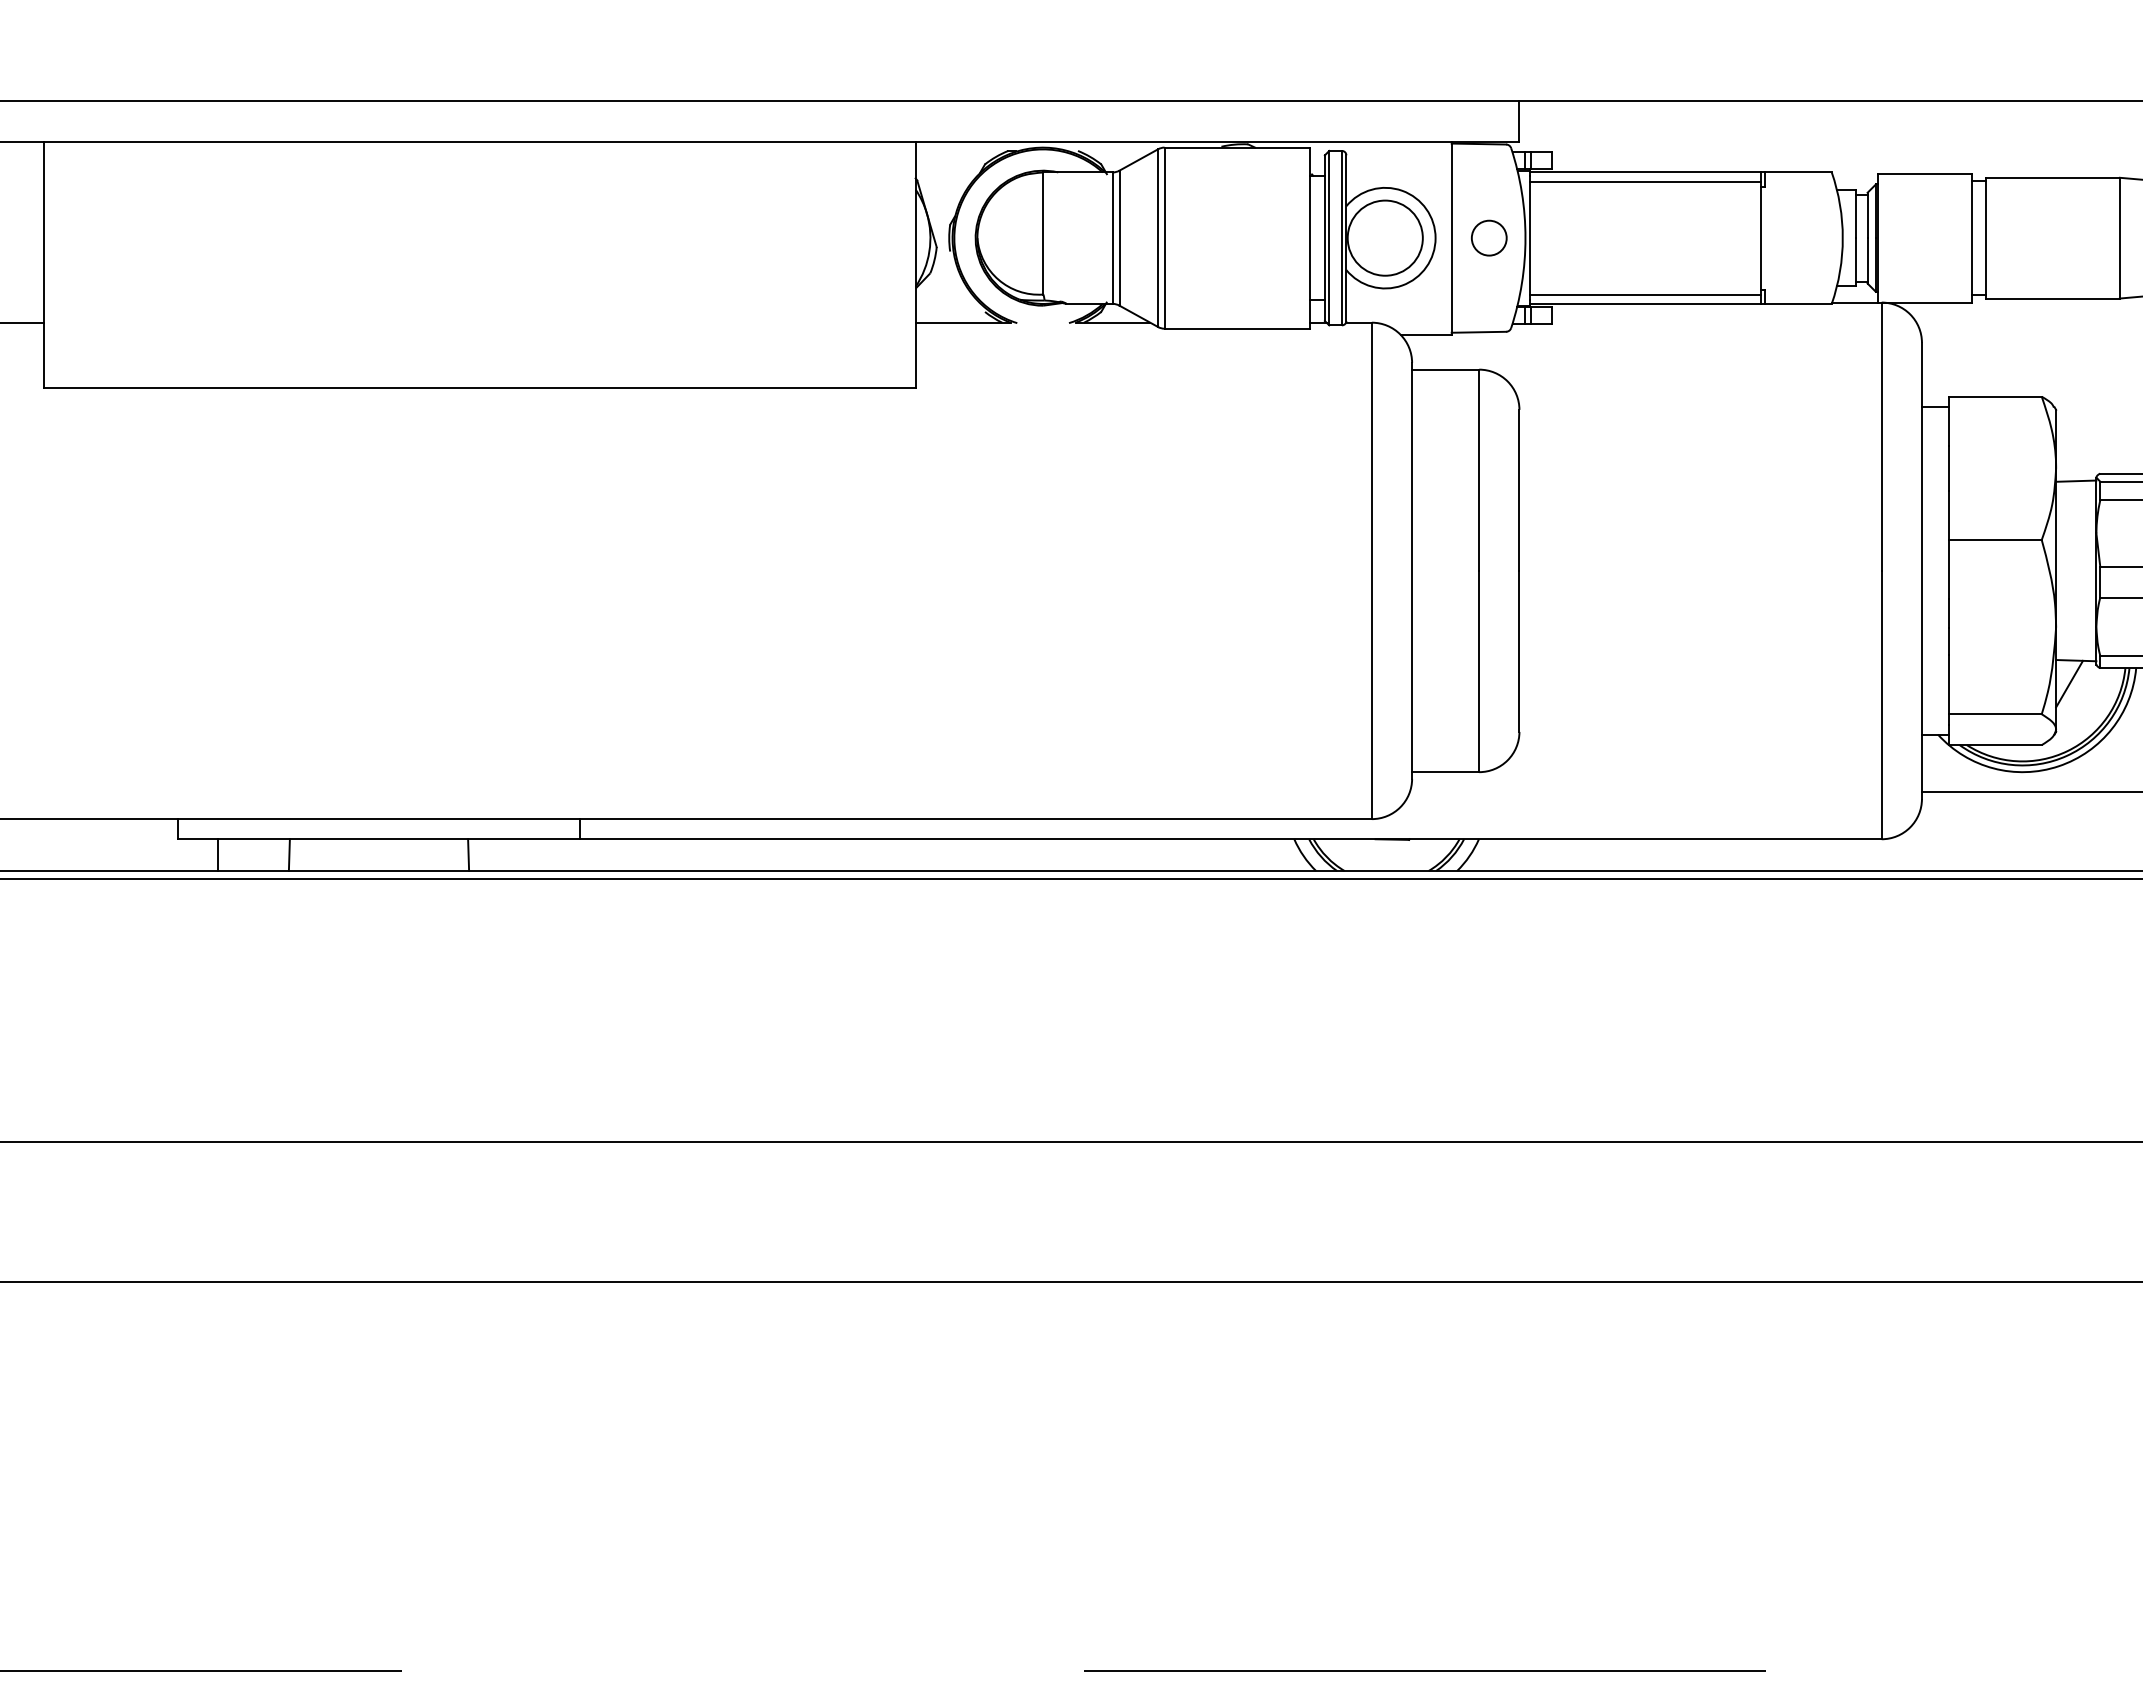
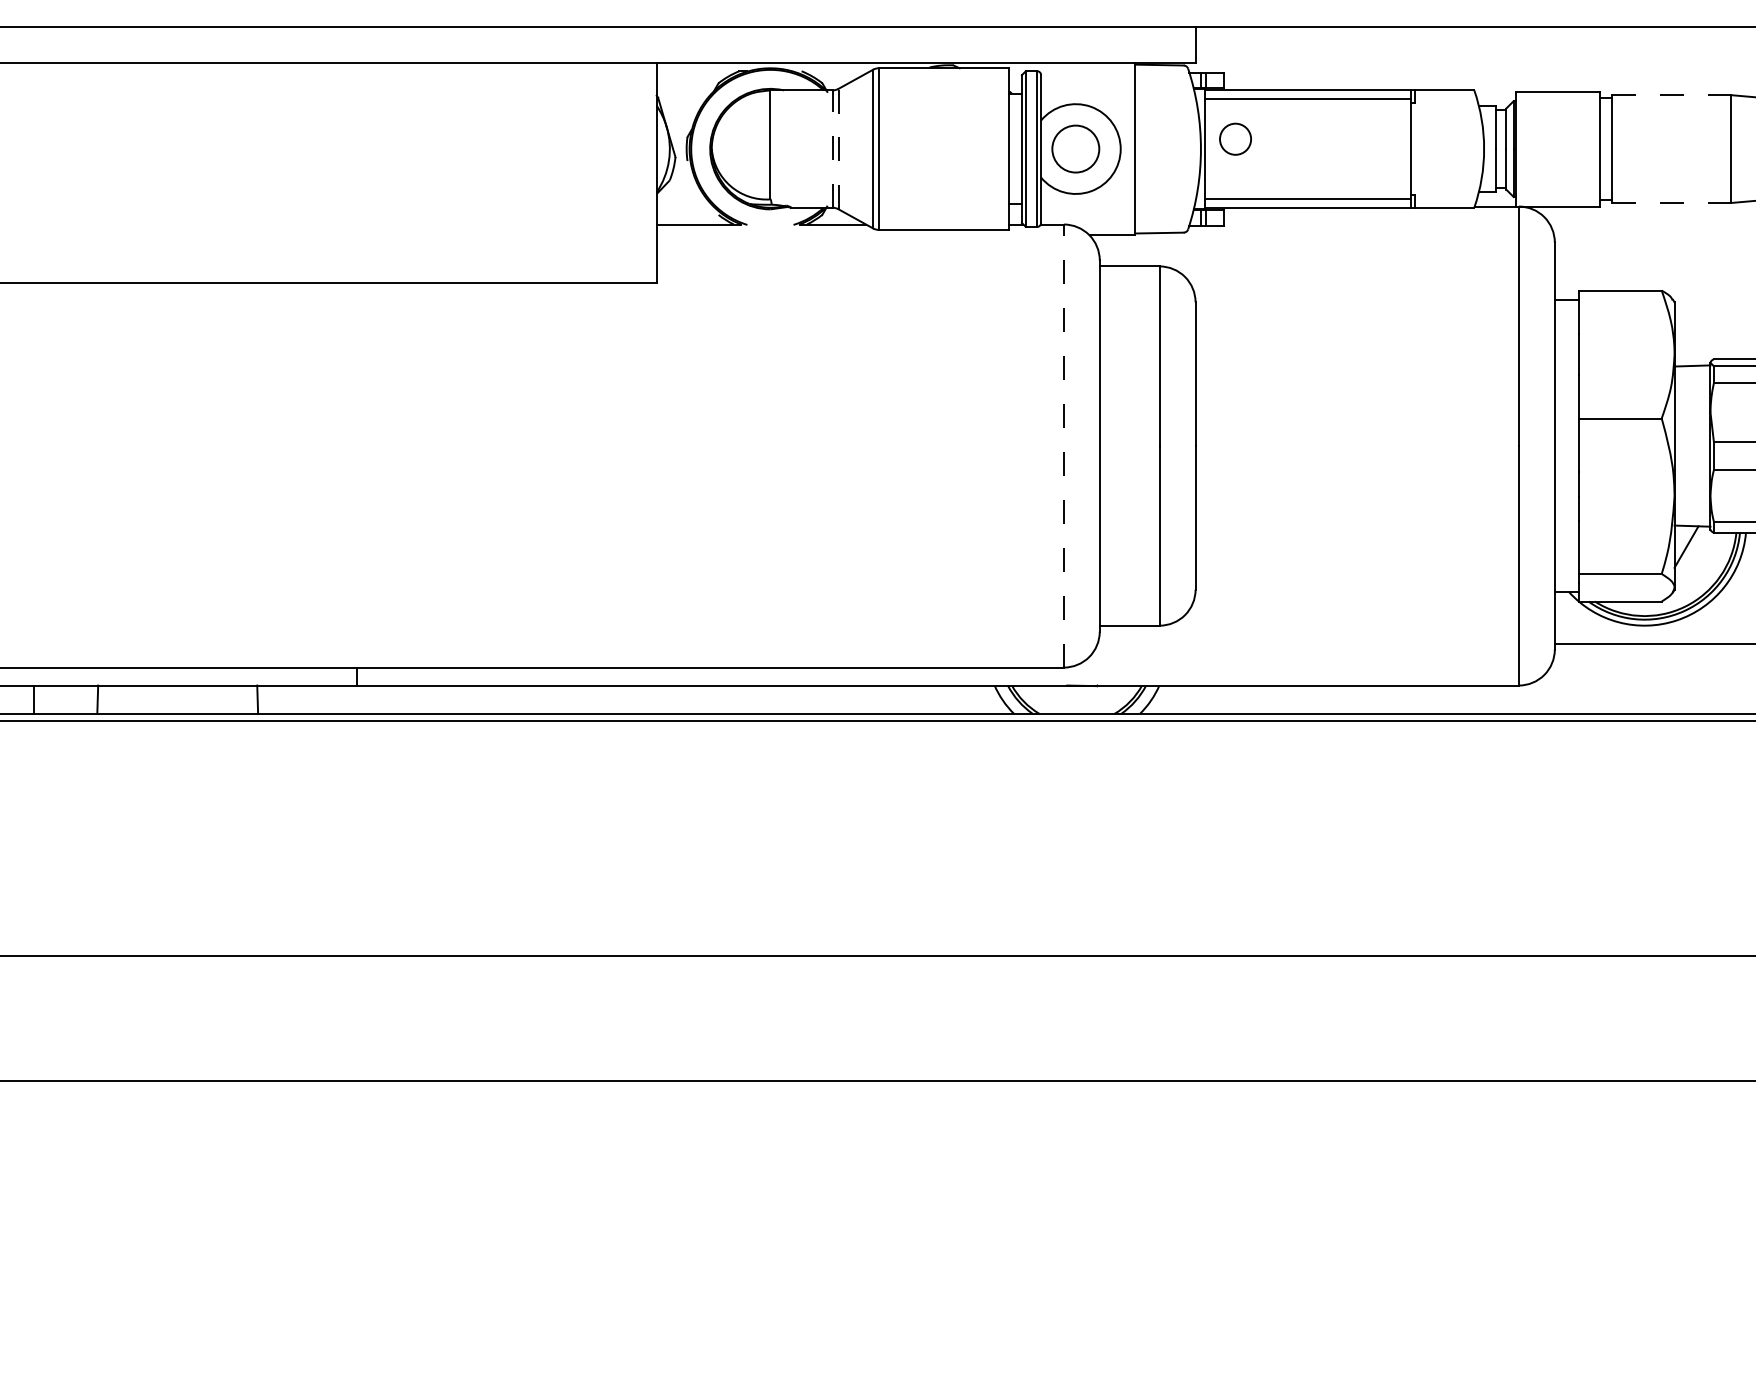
line: (2052, 177) -> (1671, 94), solid -> dashed
circle: (1384, 237) -> (1075, 148), size x0.7
circle: (1489, 237) -> (1235, 138), moved
line: (1112, 238) -> (832, 149), solid -> dashed
line: (1119, 238) -> (838, 149), solid -> dashed
line: (2053, 298) -> (1672, 202), solid -> dashed
line: (1371, 570) -> (1063, 445), solid -> dashed

